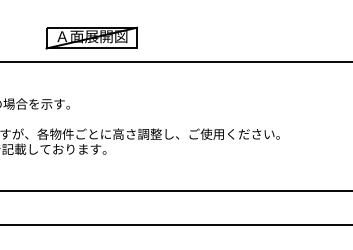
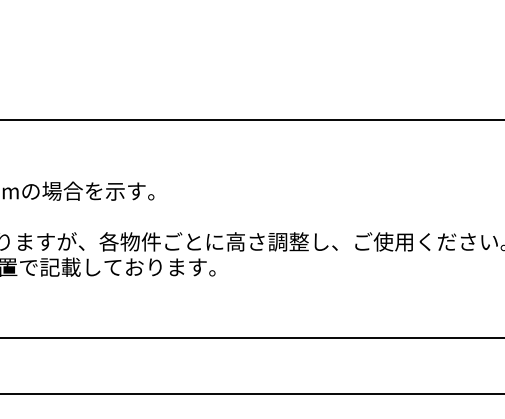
part: (91, 37) -> (190, 79), removed

